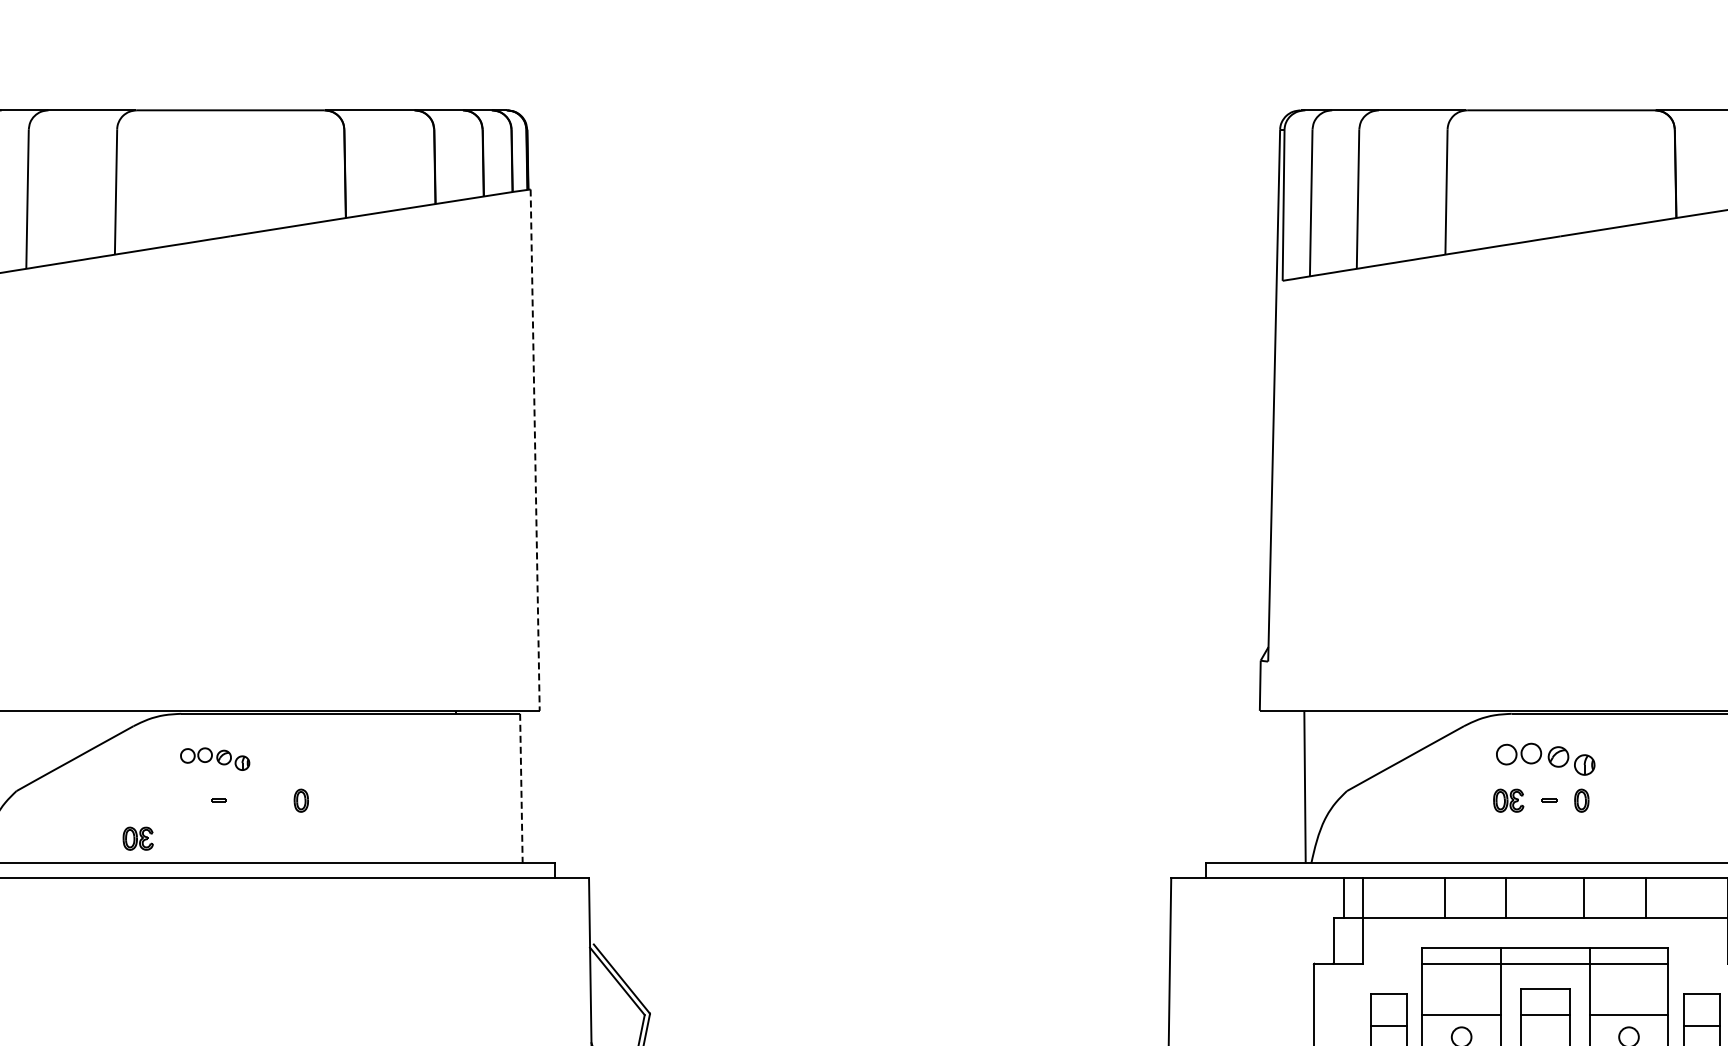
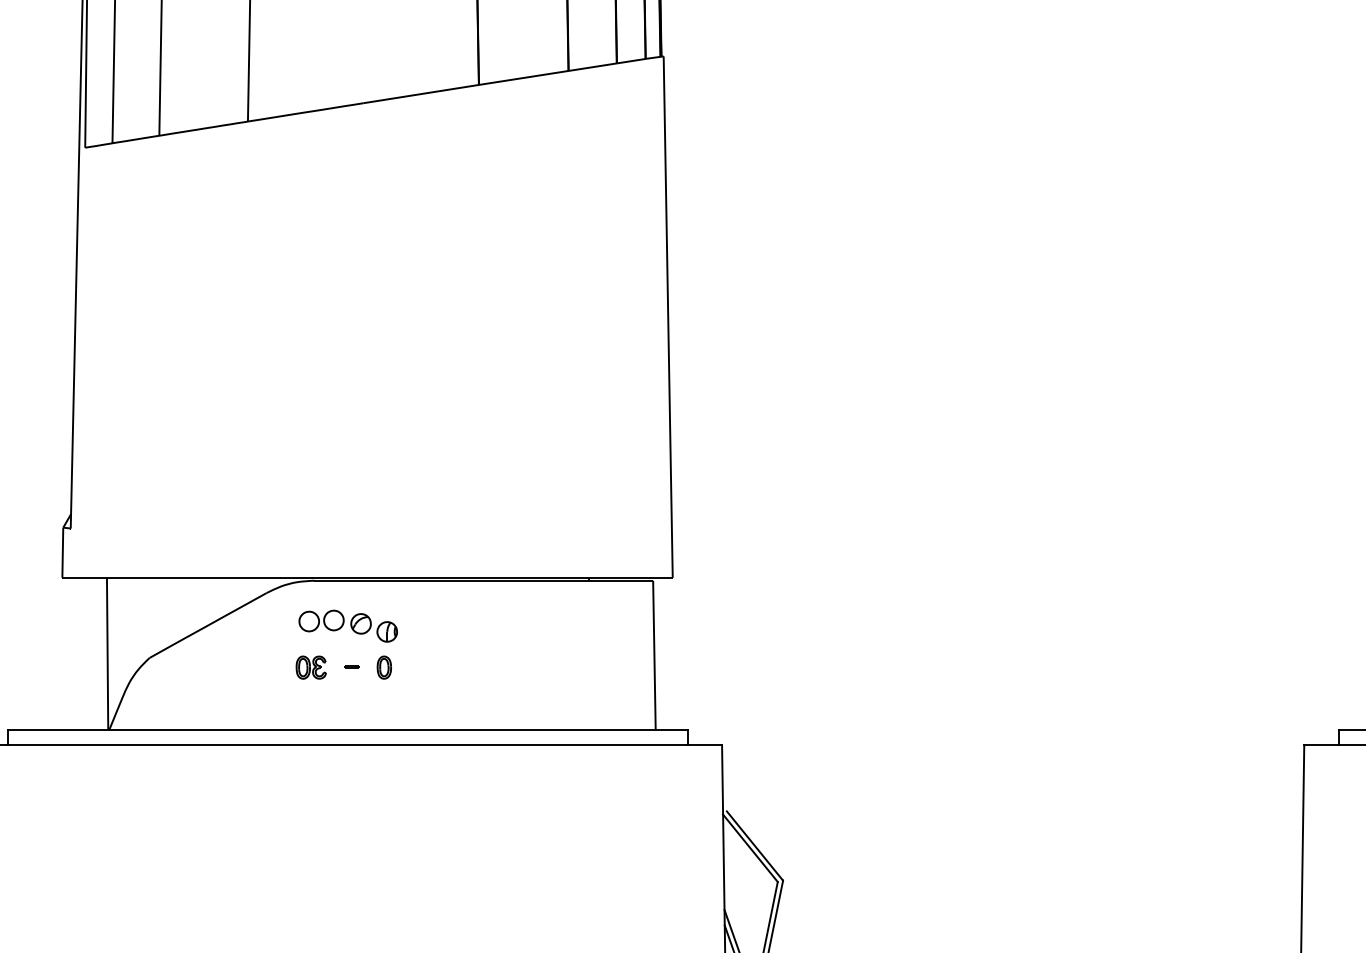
line: (535, 450) -> (668, 317), dashed -> solid
part: (214, 758) -> (347, 625), size x1.43
line: (521, 788) -> (654, 655), dashed -> solid
part: (300, 800) -> (383, 667), moved
part: (137, 838) -> (310, 667), moved

